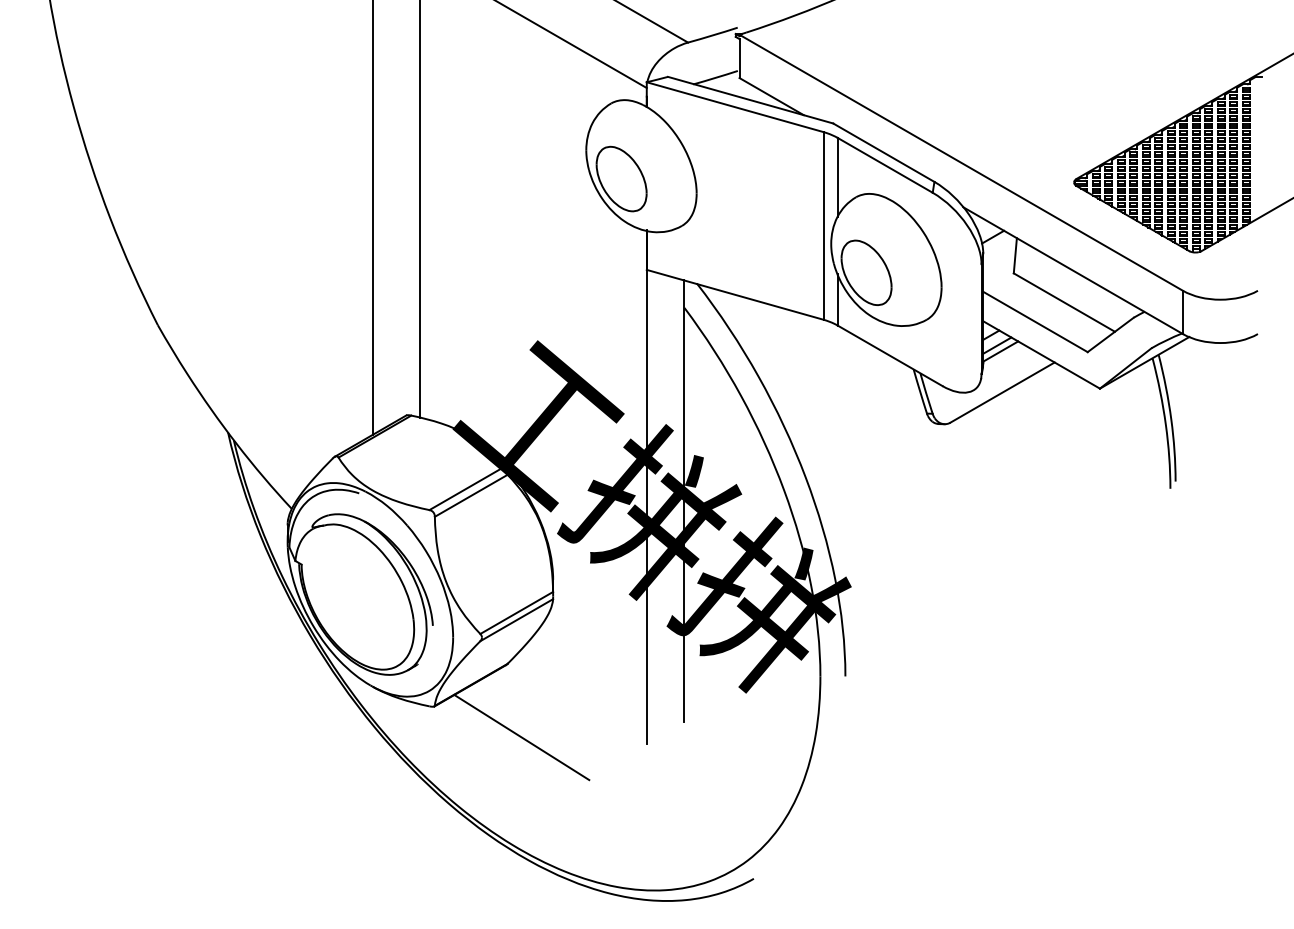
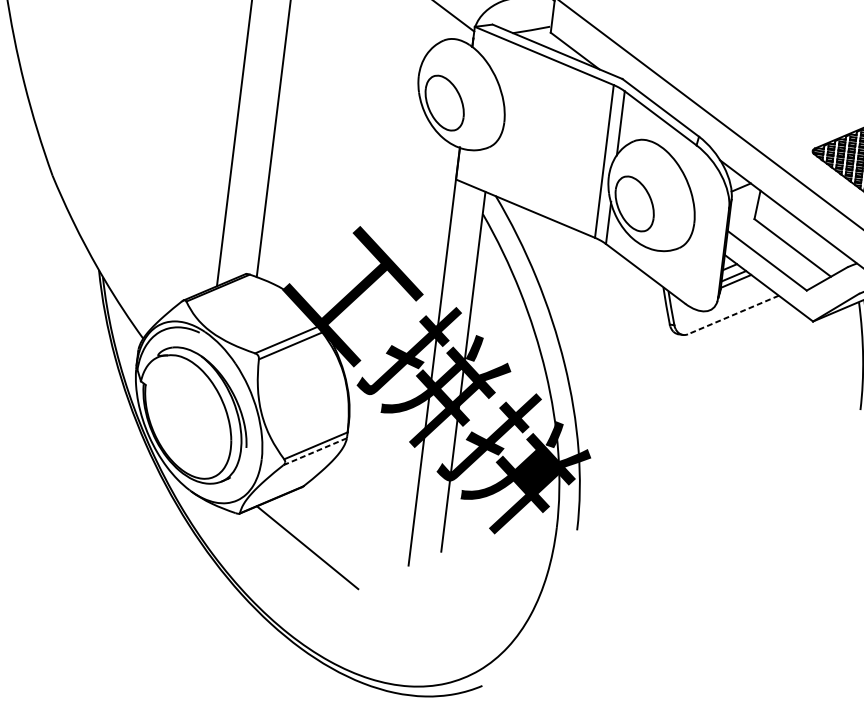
line: (1002, 392) -> (733, 314), solid -> dashed
line: (517, 619) -> (315, 451), solid -> dashed

